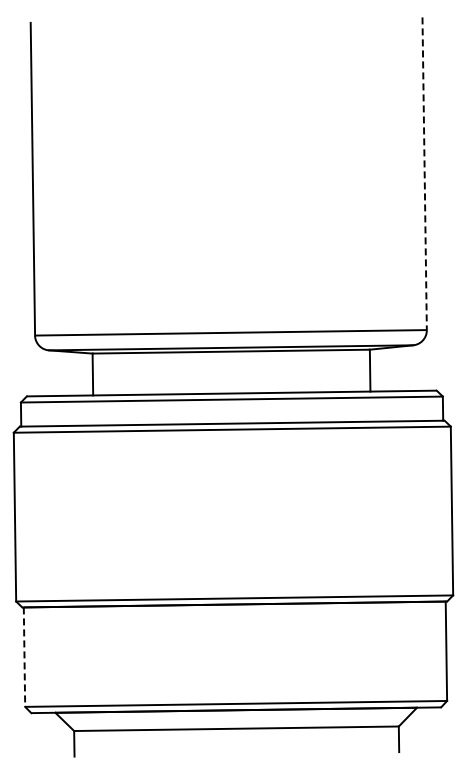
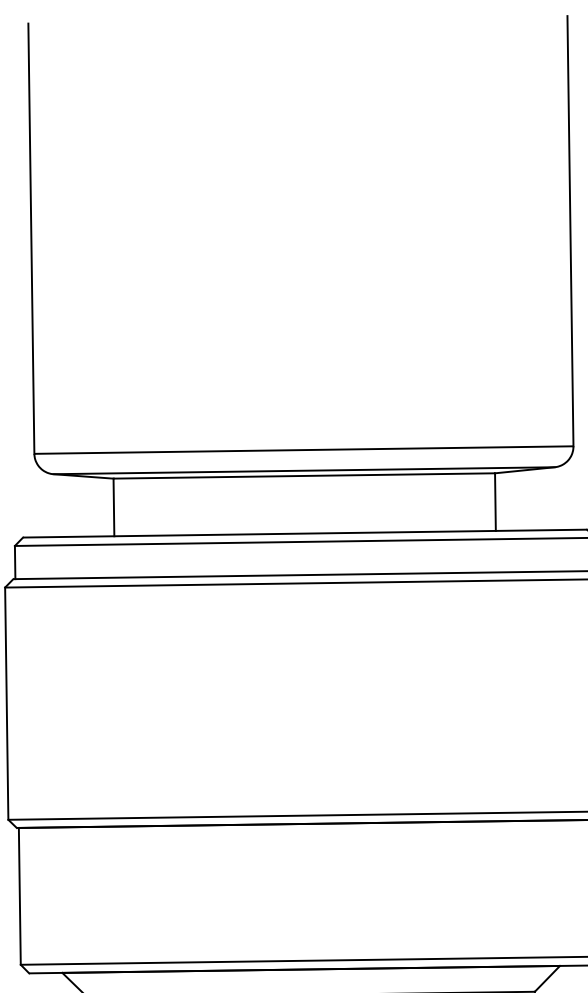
line: (424, 174) -> (570, 232), dashed -> solid
line: (24, 657) -> (19, 896), dashed -> solid

